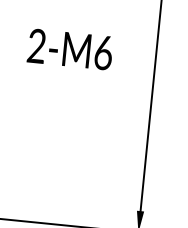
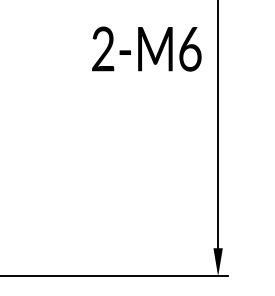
text: (70, 49) -> (146, 48), moved

